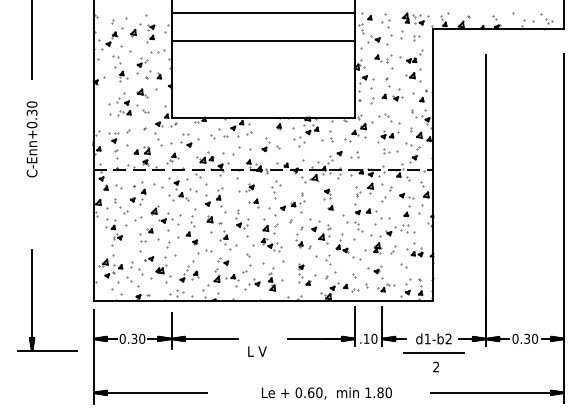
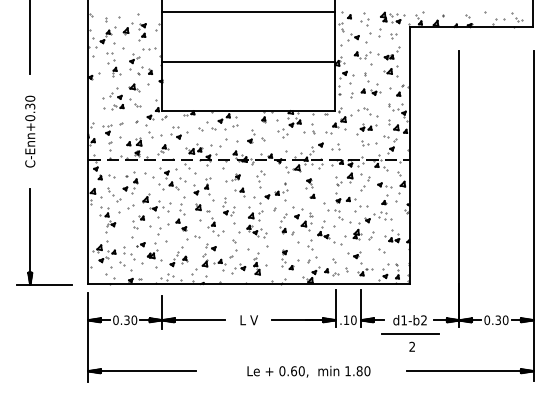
line: (262, 40) -> (248, 61), moved
part: (32, 300) -> (30, 236), moved
text: (256, 351) -> (248, 320), moved

